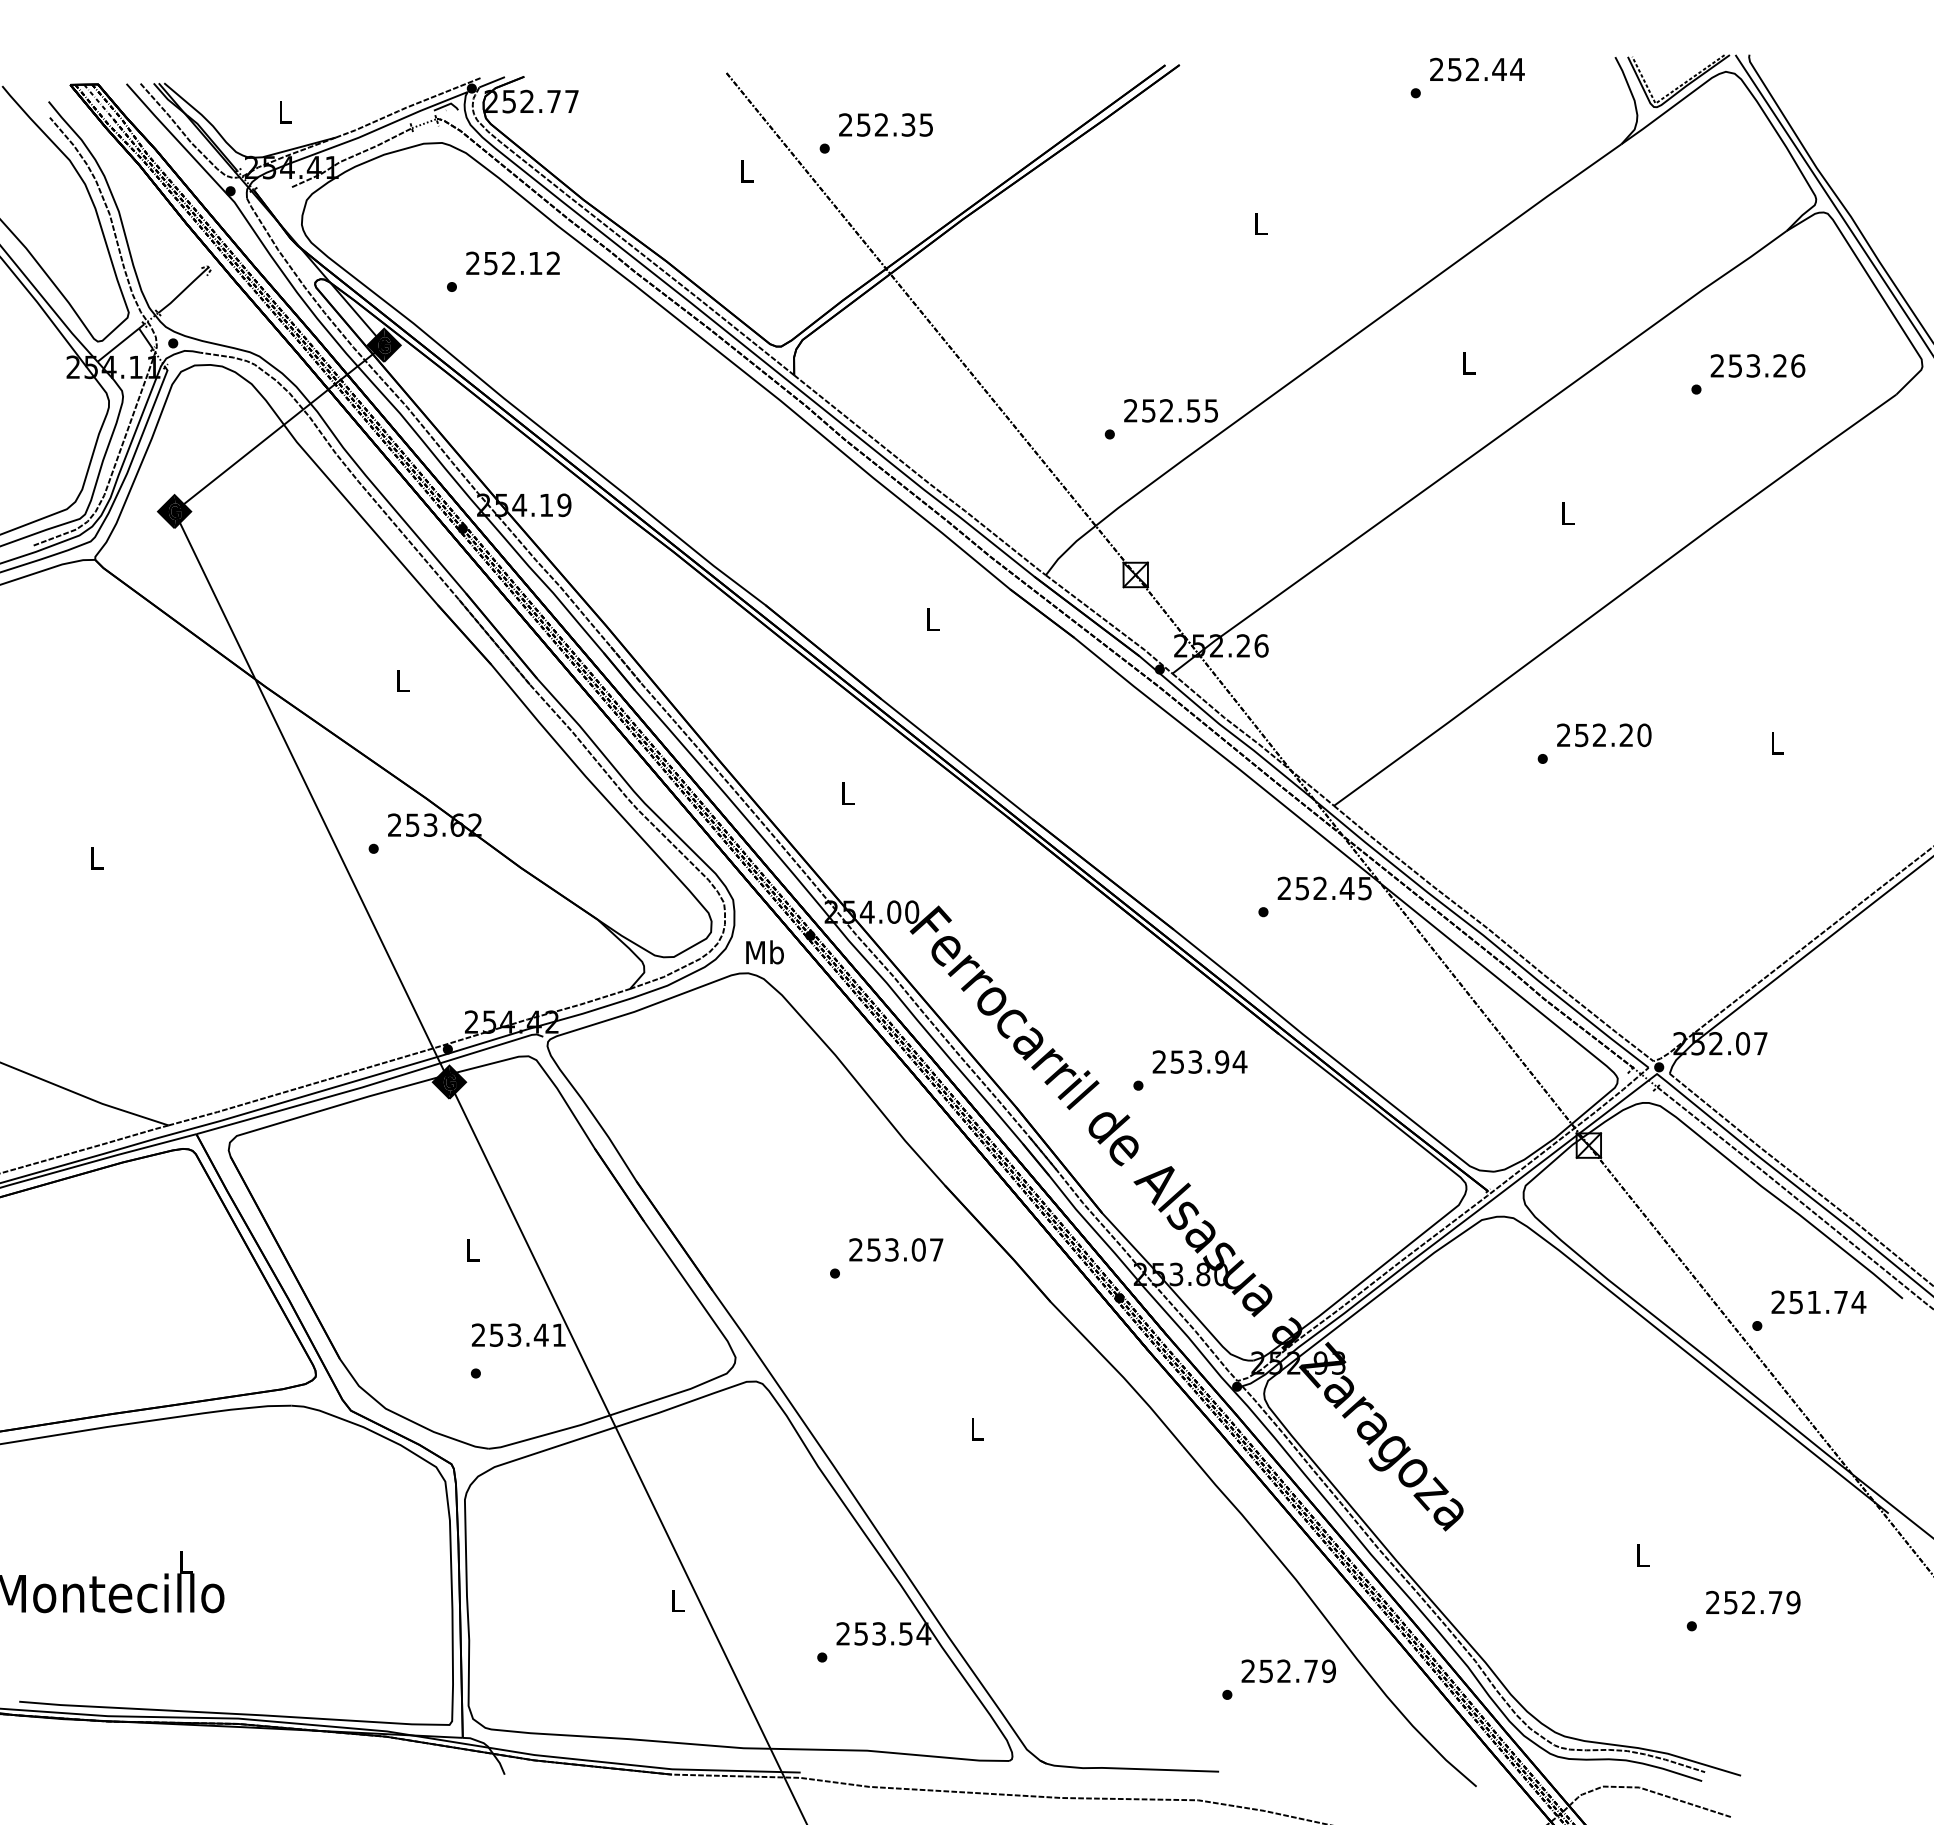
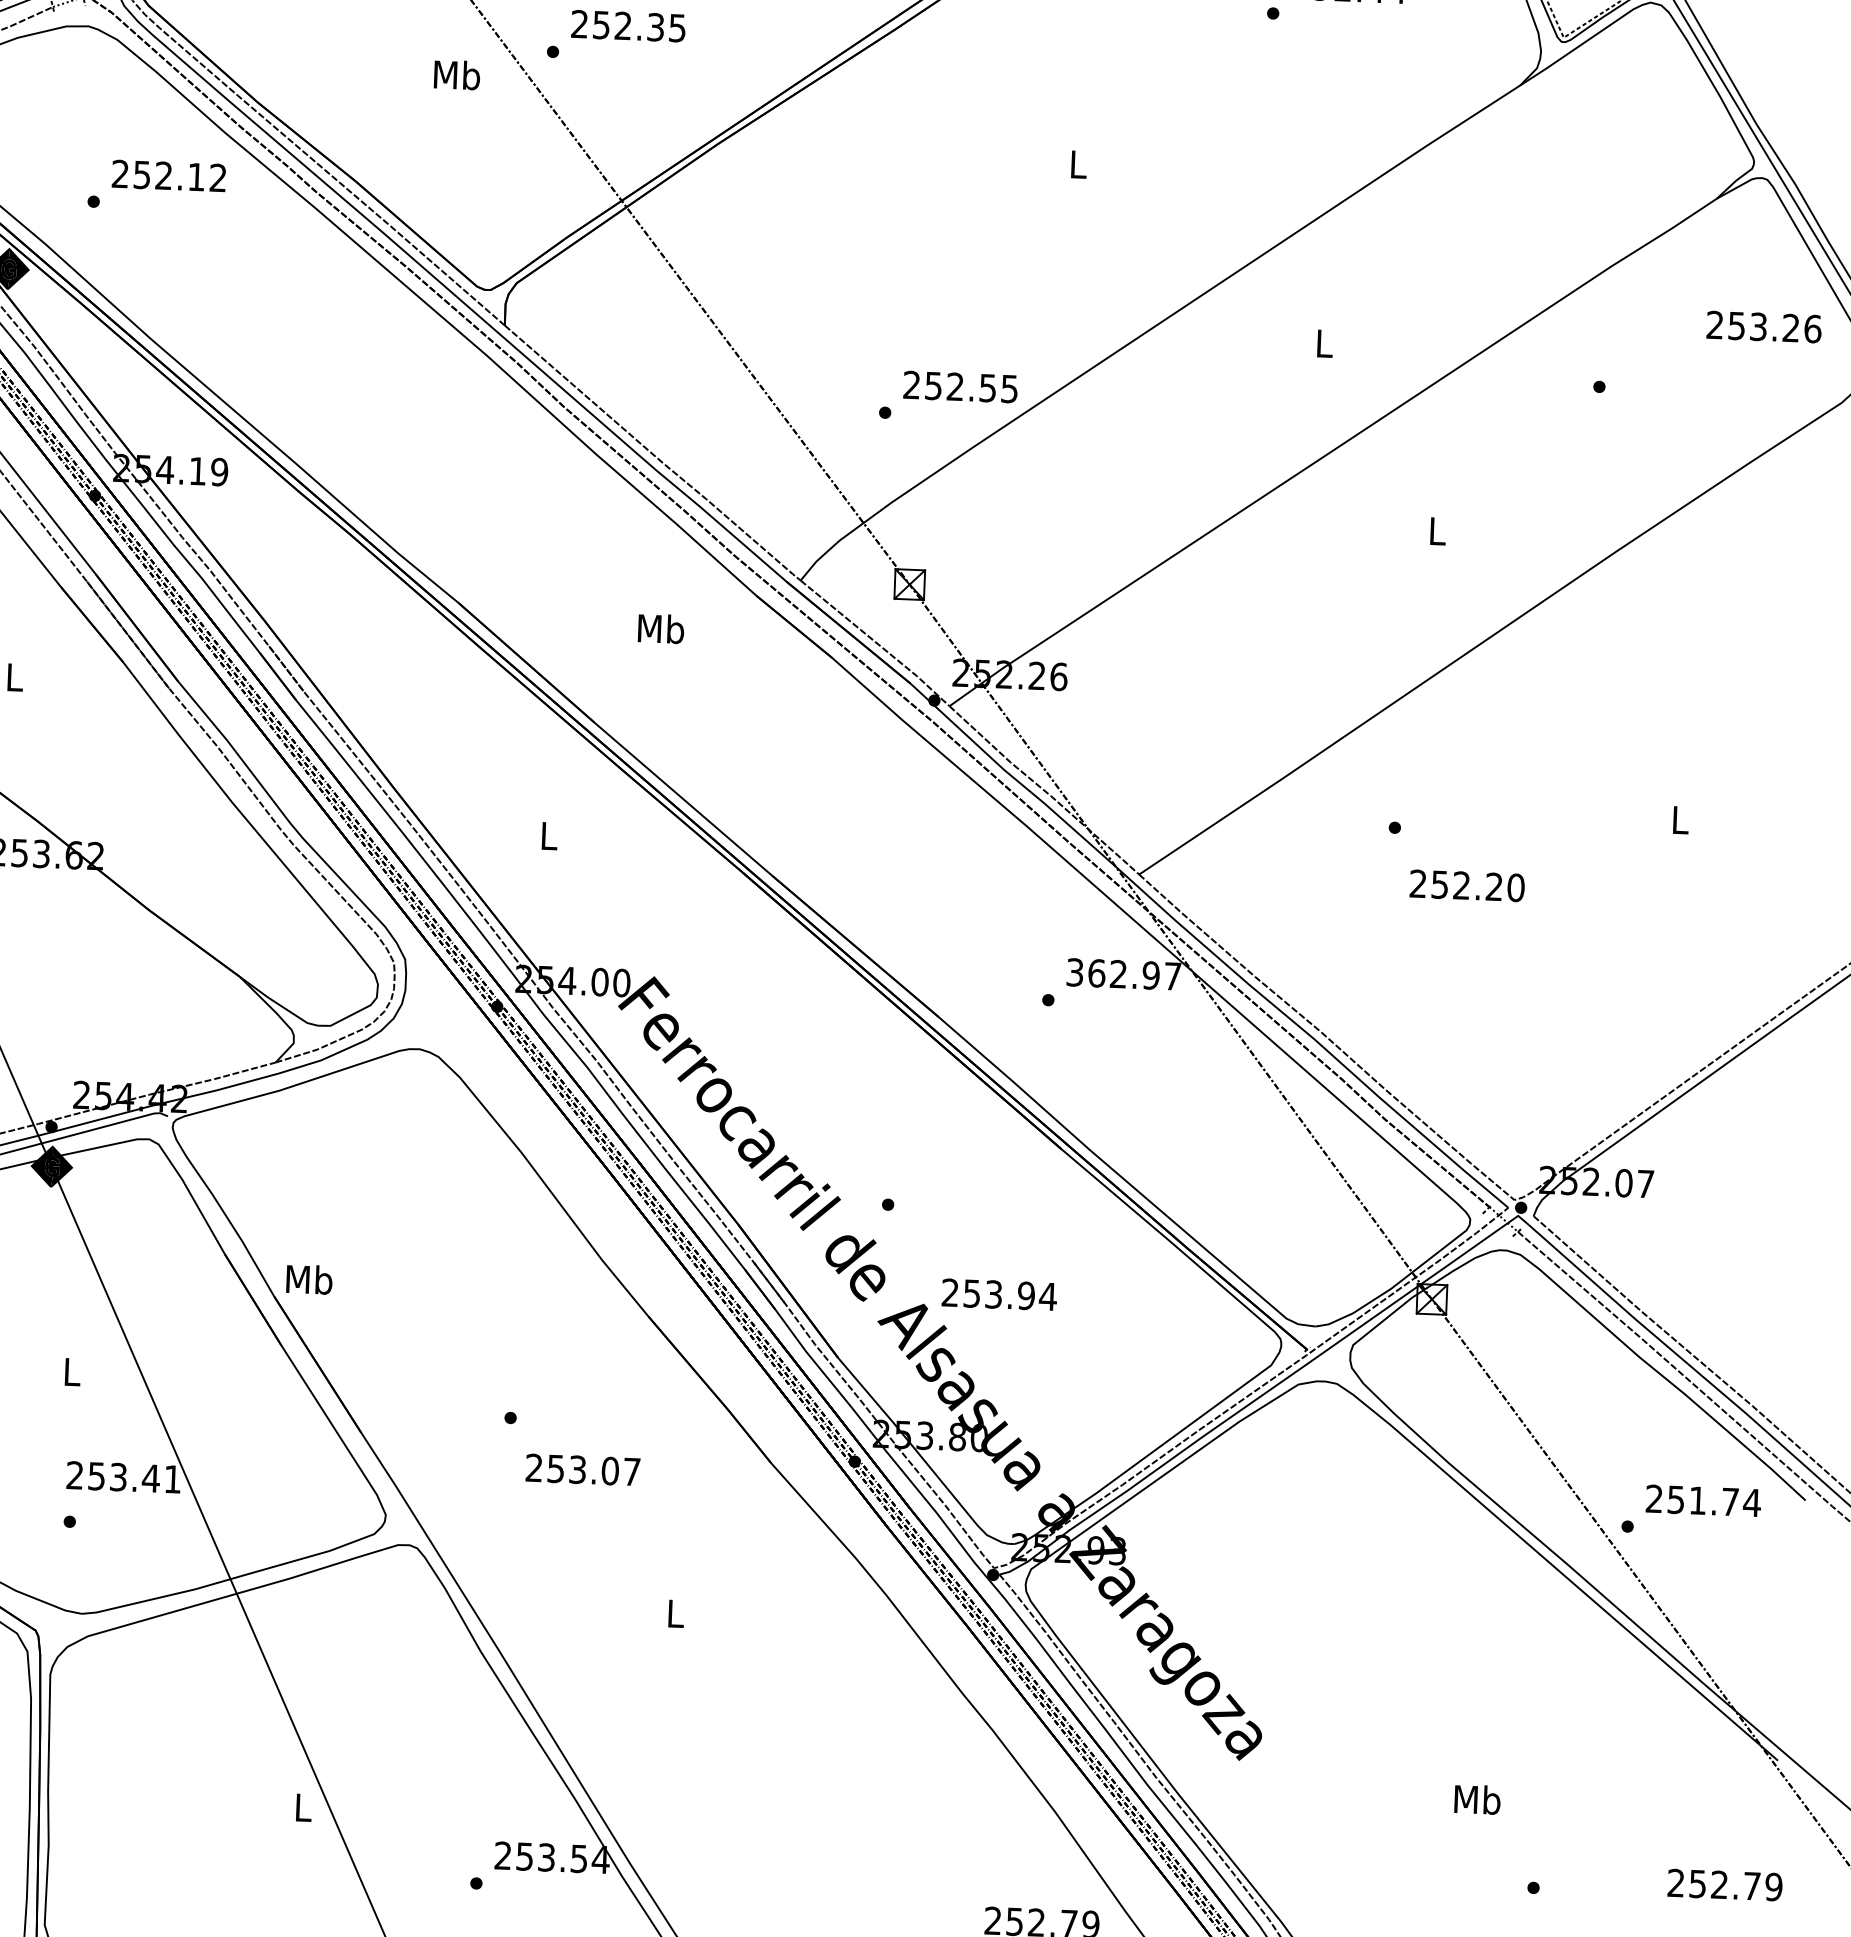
text: (746, 170) -> (456, 74), L -> Mb
text: (1757, 365) -> (1763, 326), moved
text: (932, 619) -> (660, 628), L -> Mb
text: (1604, 735) -> (1467, 886), moved
text: (1324, 888) -> (1123, 974), 252.45 -> 362.97
text: (764, 952) -> (308, 1279), moved
text: (1199, 1061) -> (998, 1294), moved
text: (896, 1249) -> (583, 1469), moved
text: (1642, 1555) -> (1477, 1799), L -> Mb
text: (1753, 1602) -> (1725, 1884), moved

